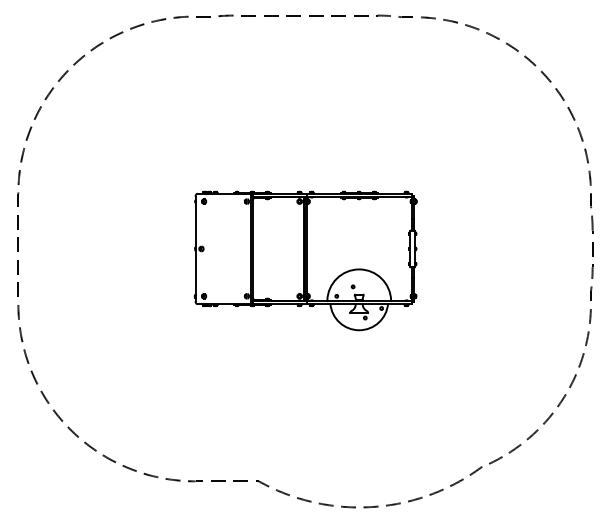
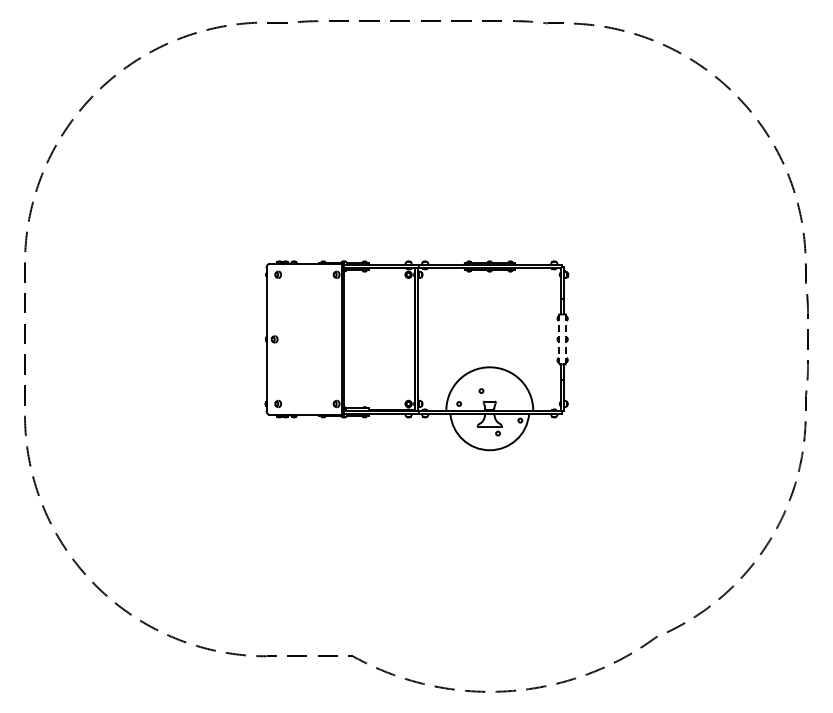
line: (409, 249) -> (558, 339), solid -> dashed
line: (415, 249) -> (566, 339), solid -> dashed

